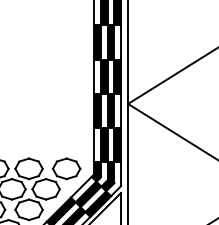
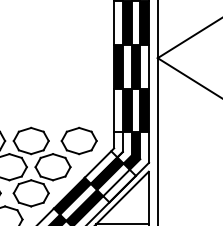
fill: (95, 171) -> (116, 144), removed
fill: (98, 203) -> (119, 185), removed

